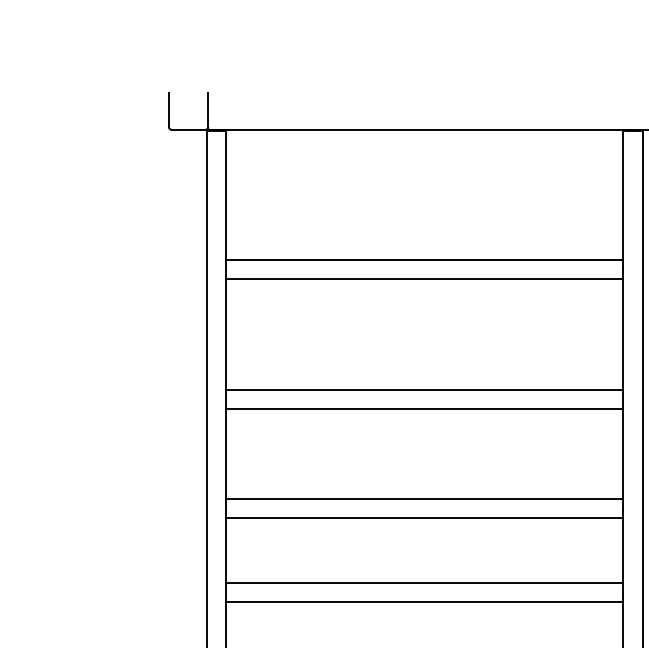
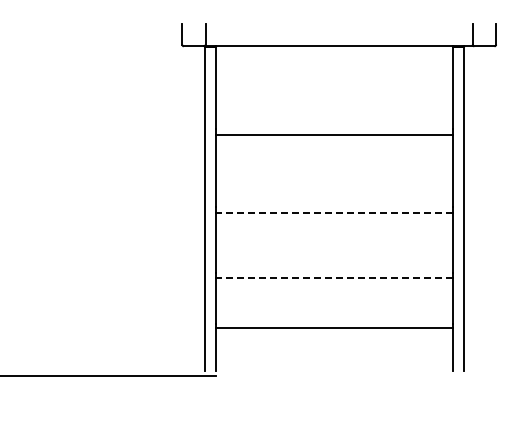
line: (424, 259) -> (334, 123), removed
line: (424, 390) -> (334, 201), removed
line: (424, 408) -> (334, 212), solid -> dashed
line: (424, 499) -> (334, 266), removed
line: (424, 517) -> (334, 277), solid -> dashed
line: (424, 583) -> (334, 316), removed

